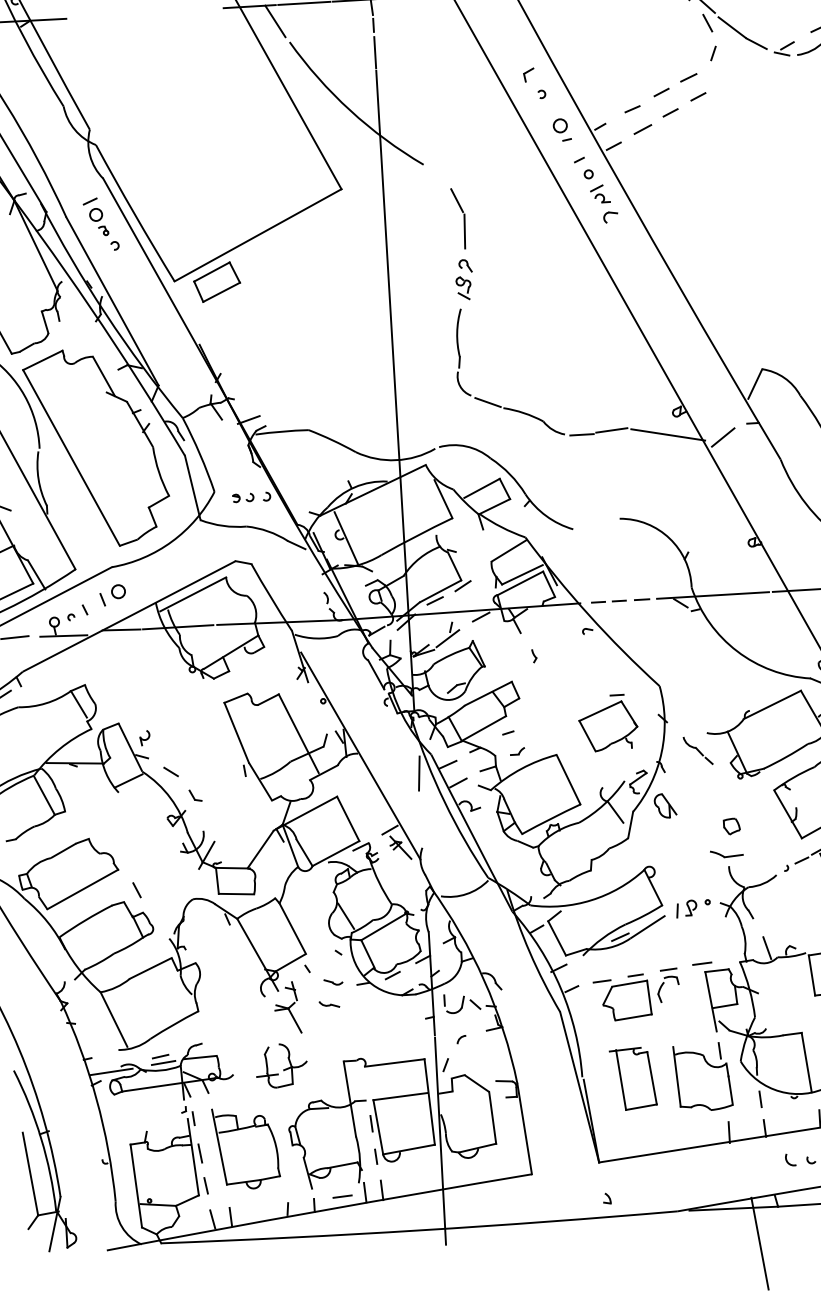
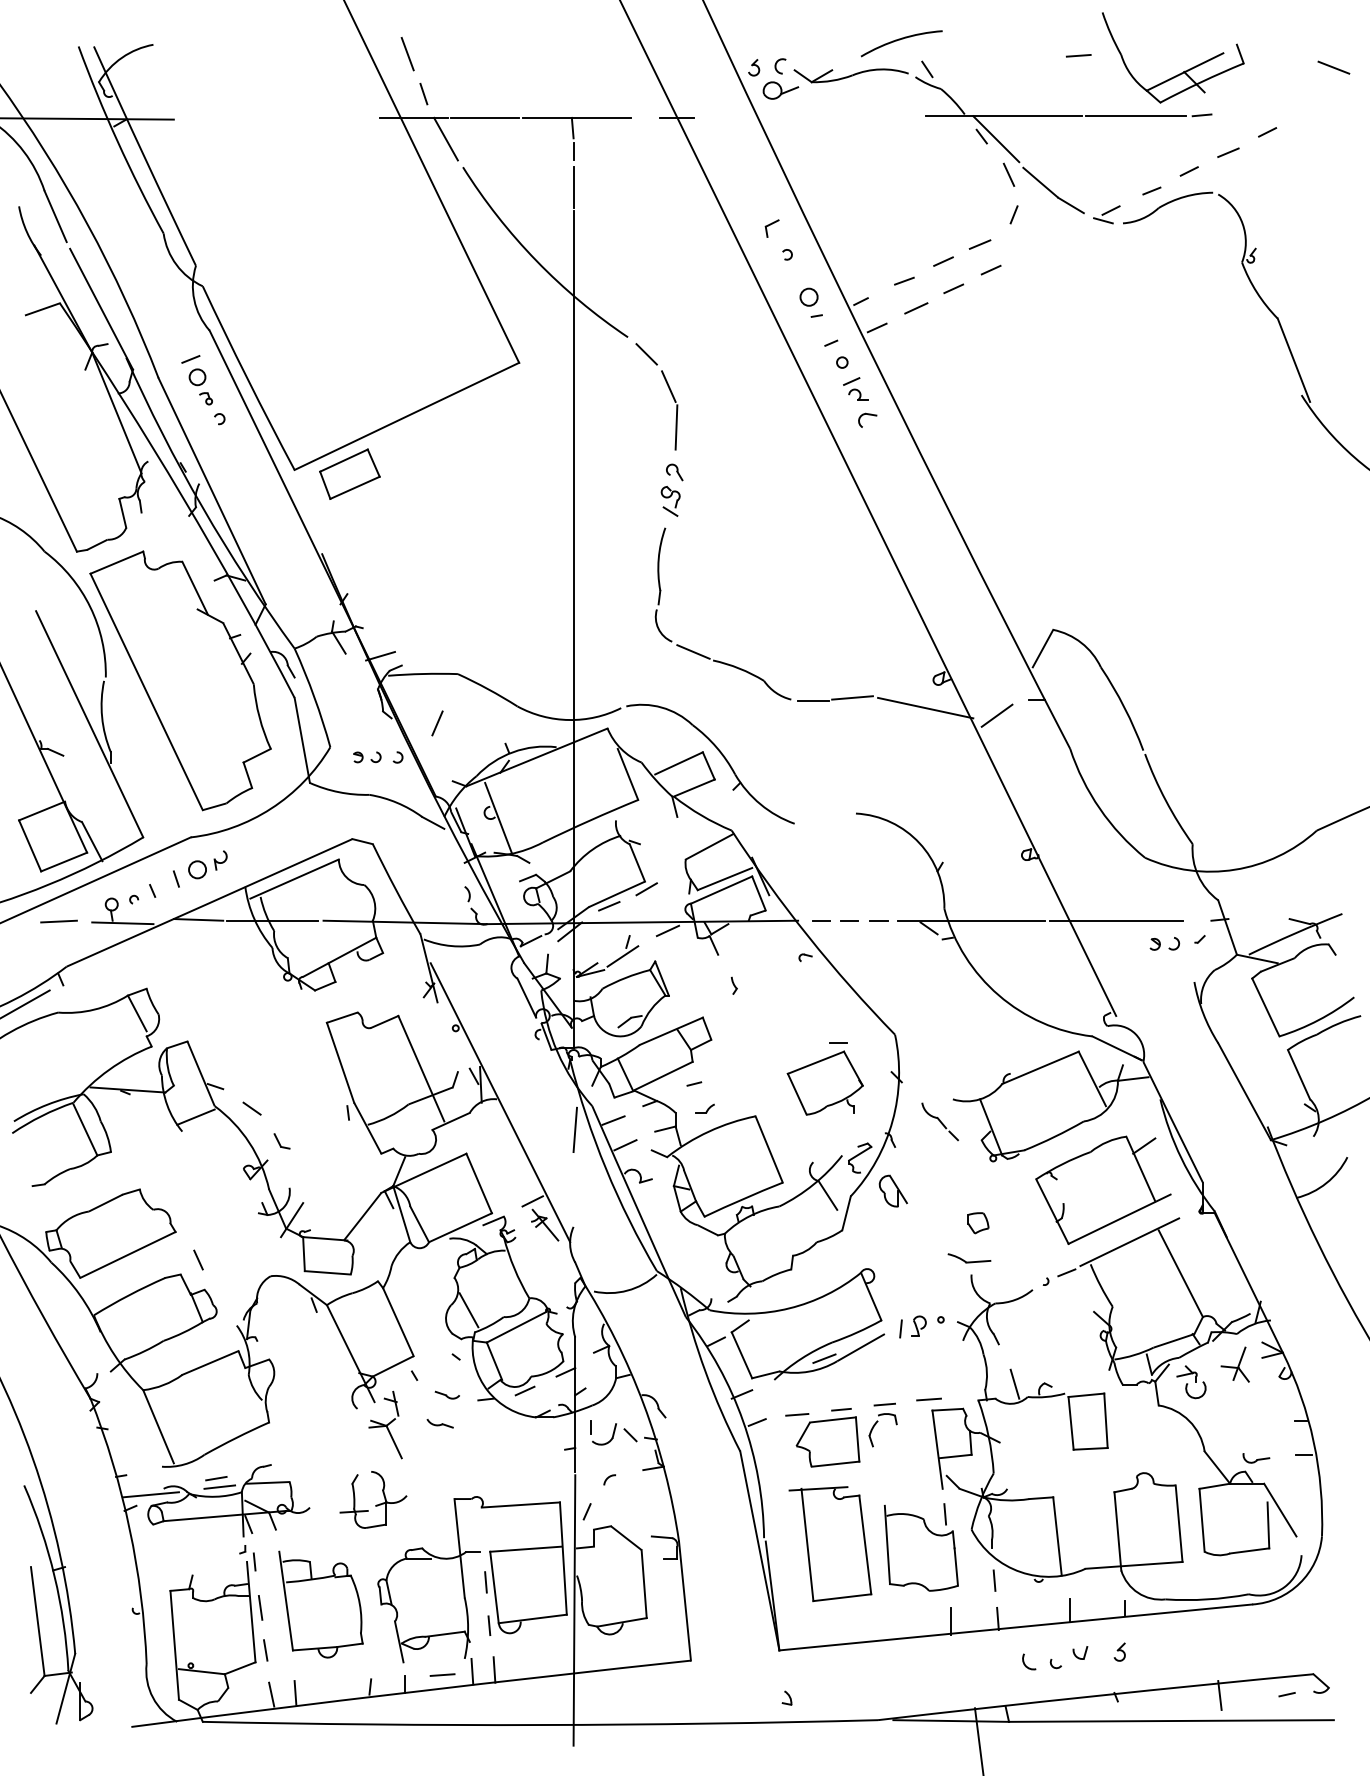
line: (438, 177) -> (646, 354), added
line: (295, 468) -> (437, 723), added
part: (144, 738) -> (220, 860), moved
part: (633, 1079) -> (830, 1544), size x1.43

